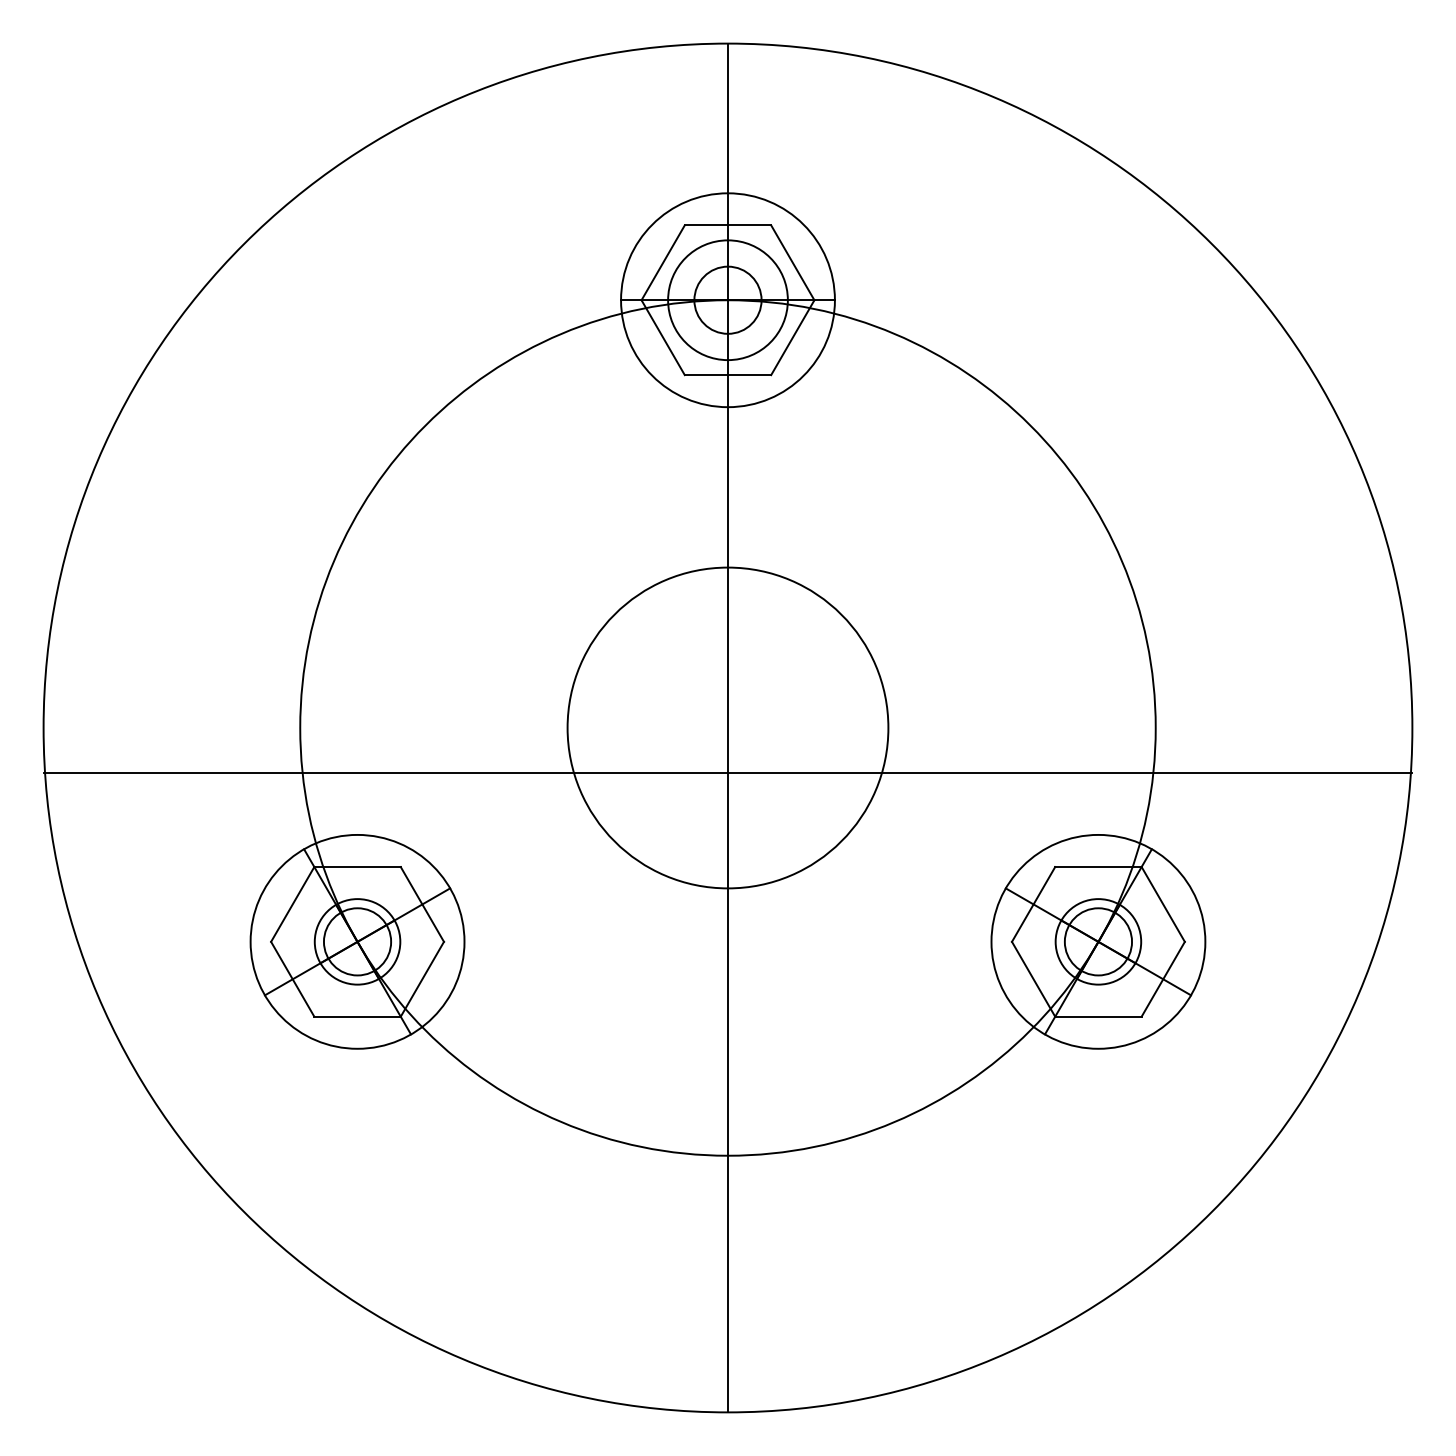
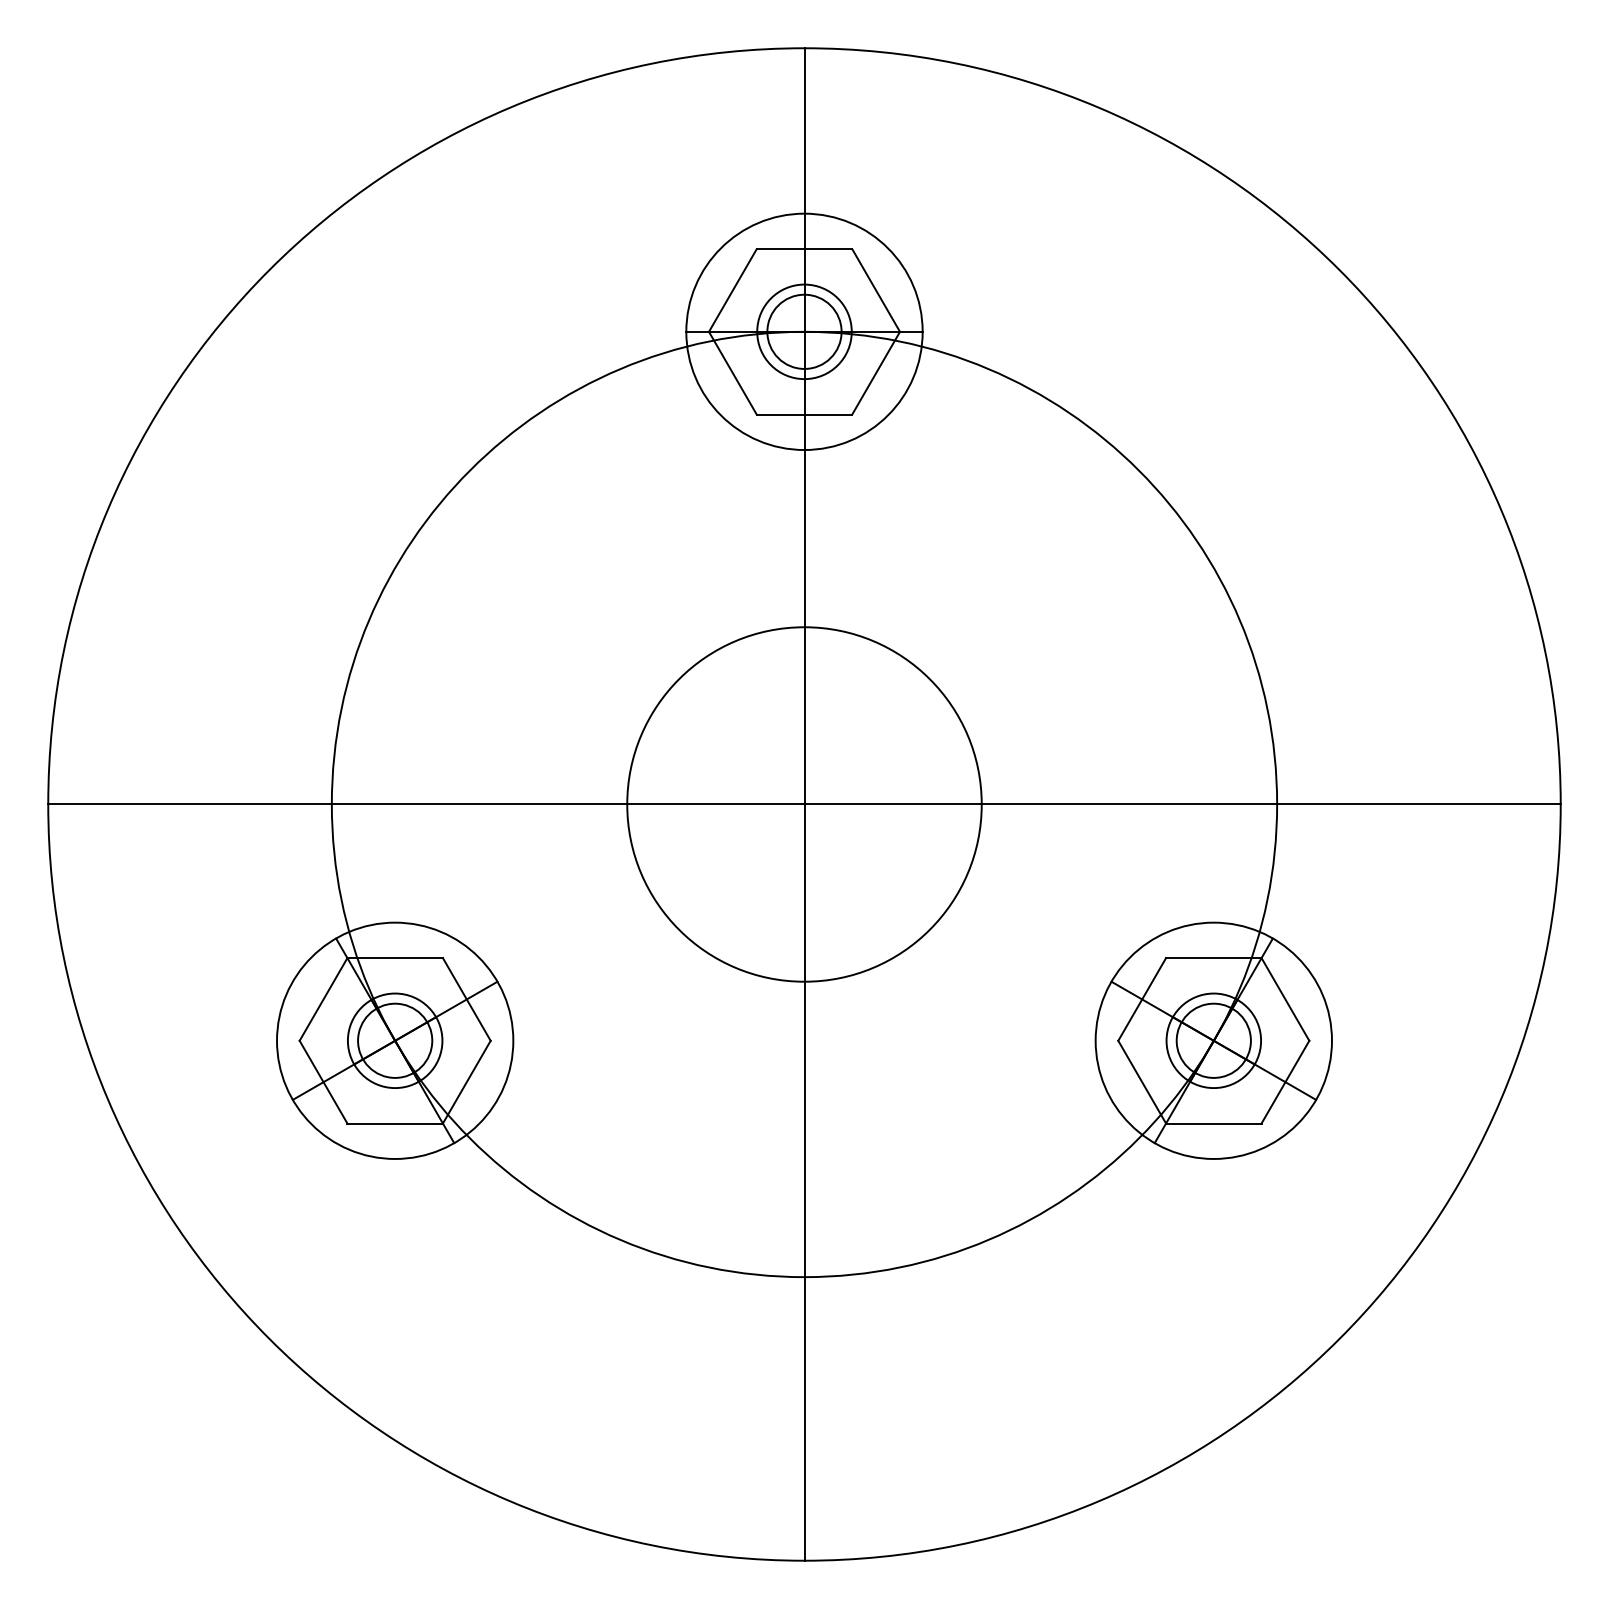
circle: (728, 299) -> (804, 331), size x0.71
line: (728, 773) -> (804, 804), moved

